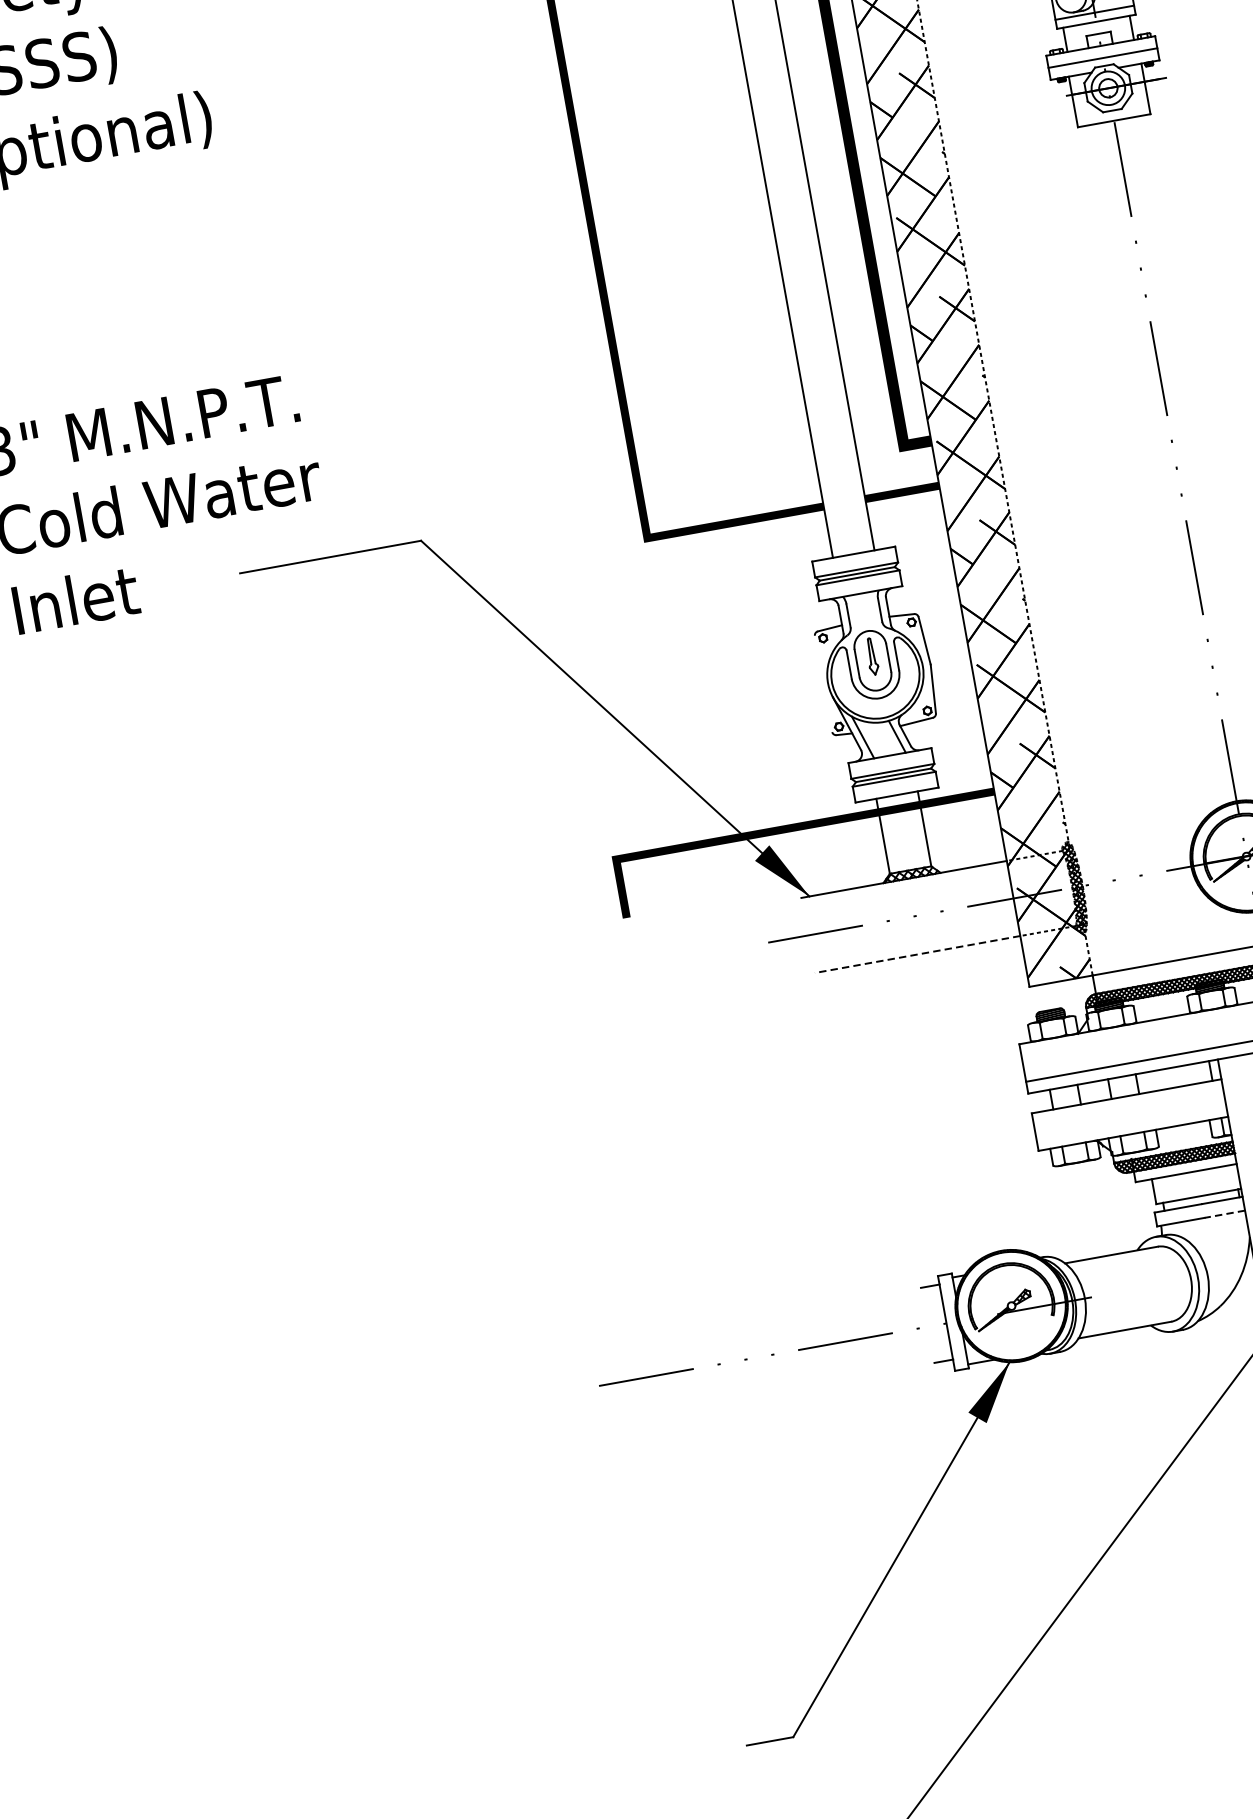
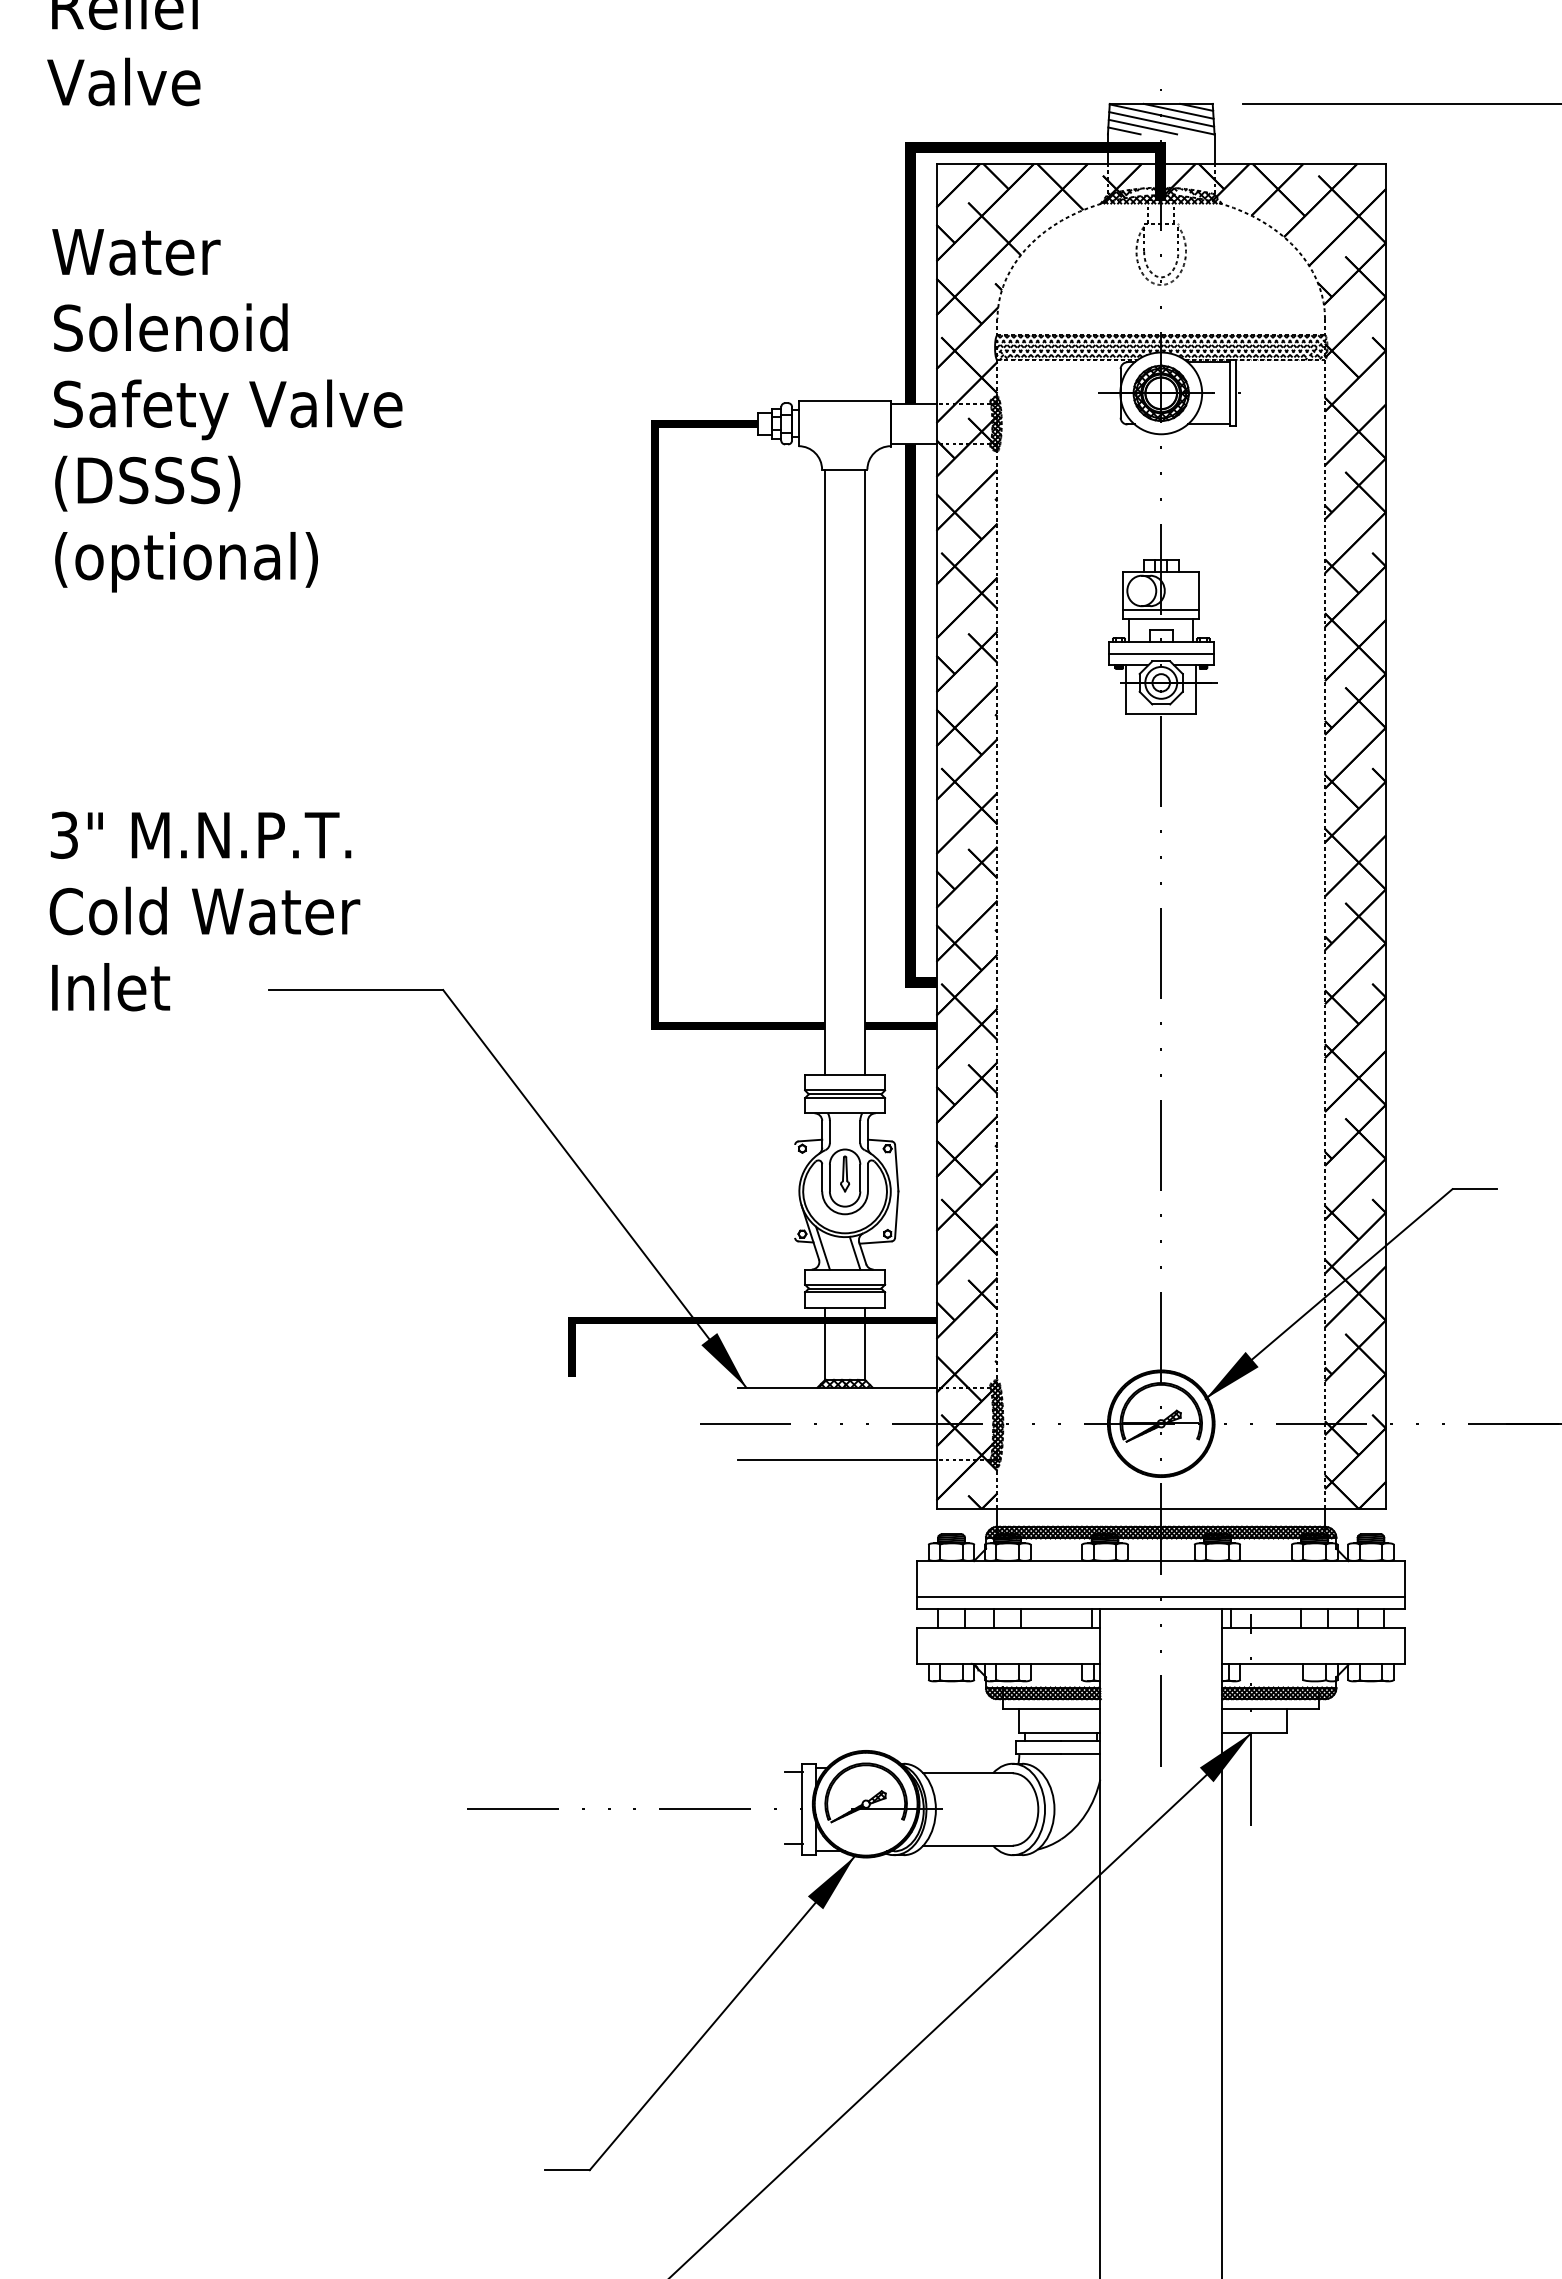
line: (916, 954) -> (836, 1459), dashed -> solid
line: (1224, 1214) -> (1080, 1754), dashed -> solid

